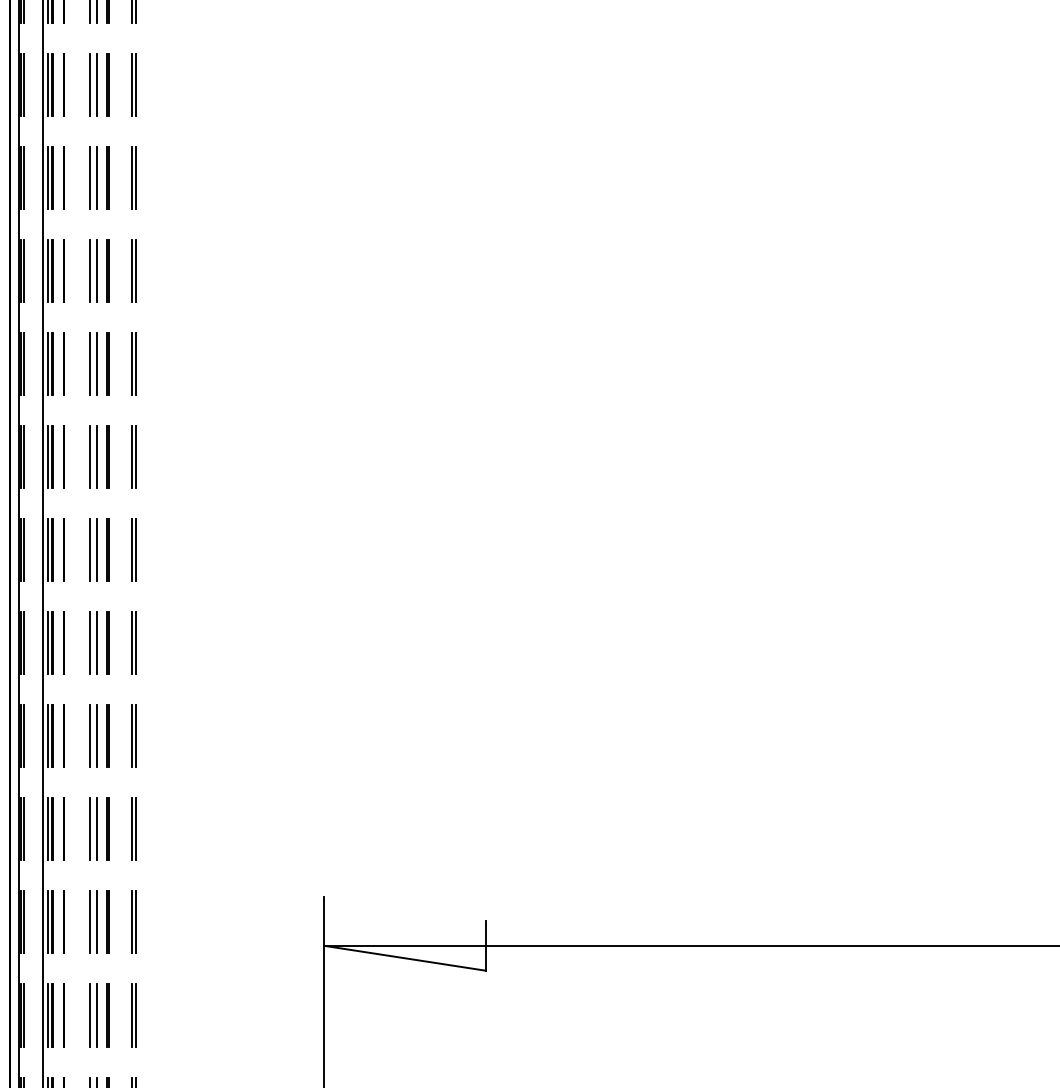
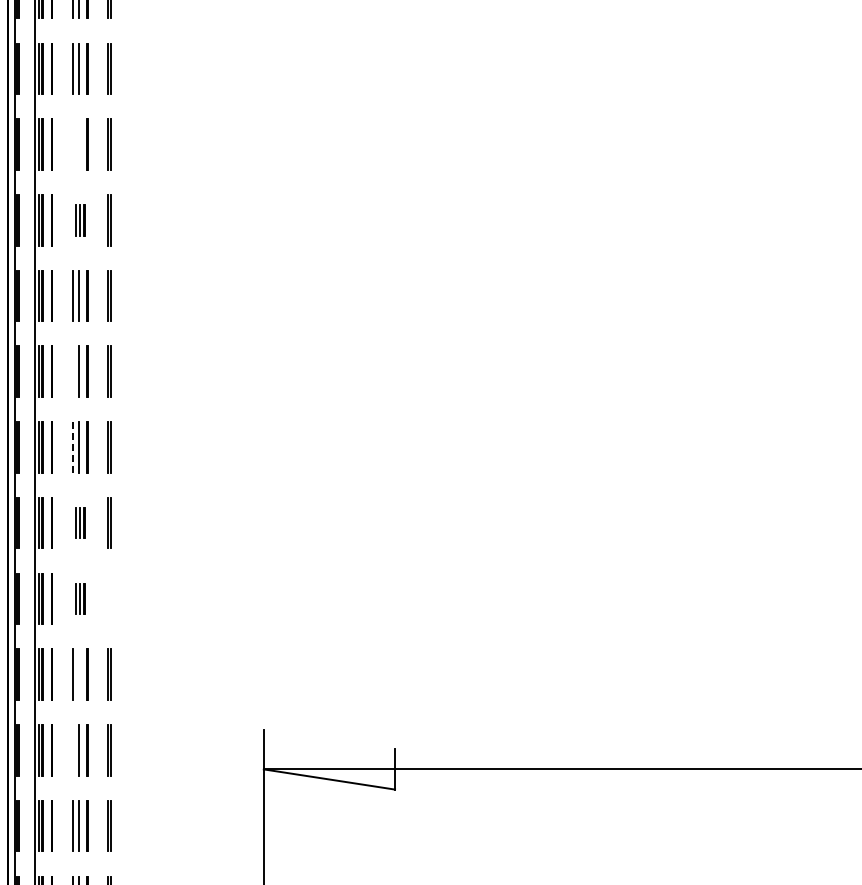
line: (90, 177) -> (73, 144), removed
line: (97, 177) -> (79, 144), removed
part: (99, 271) -> (80, 220), size x0.6
line: (90, 456) -> (73, 371), removed
line: (90, 550) -> (73, 447), solid -> dashed
part: (99, 642) -> (80, 522), size x0.6
part: (99, 735) -> (80, 598), size x0.6
line: (133, 735) -> (108, 598), removed
line: (97, 829) -> (79, 674), removed
line: (90, 922) -> (73, 750), removed

